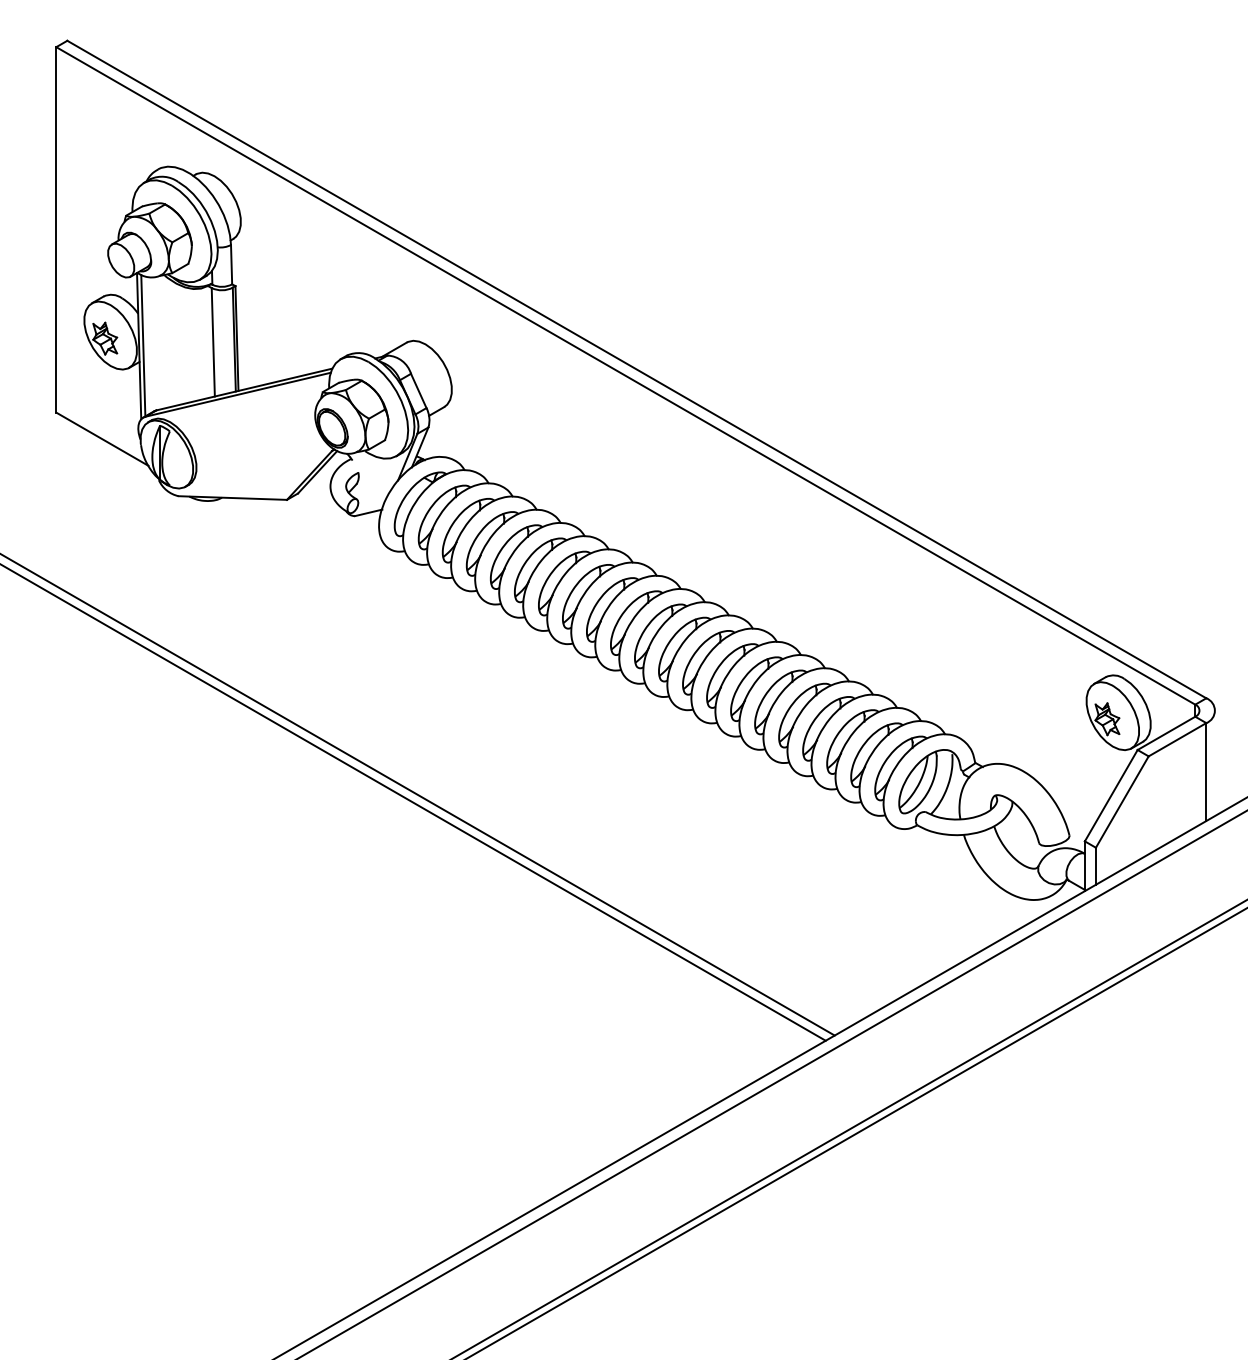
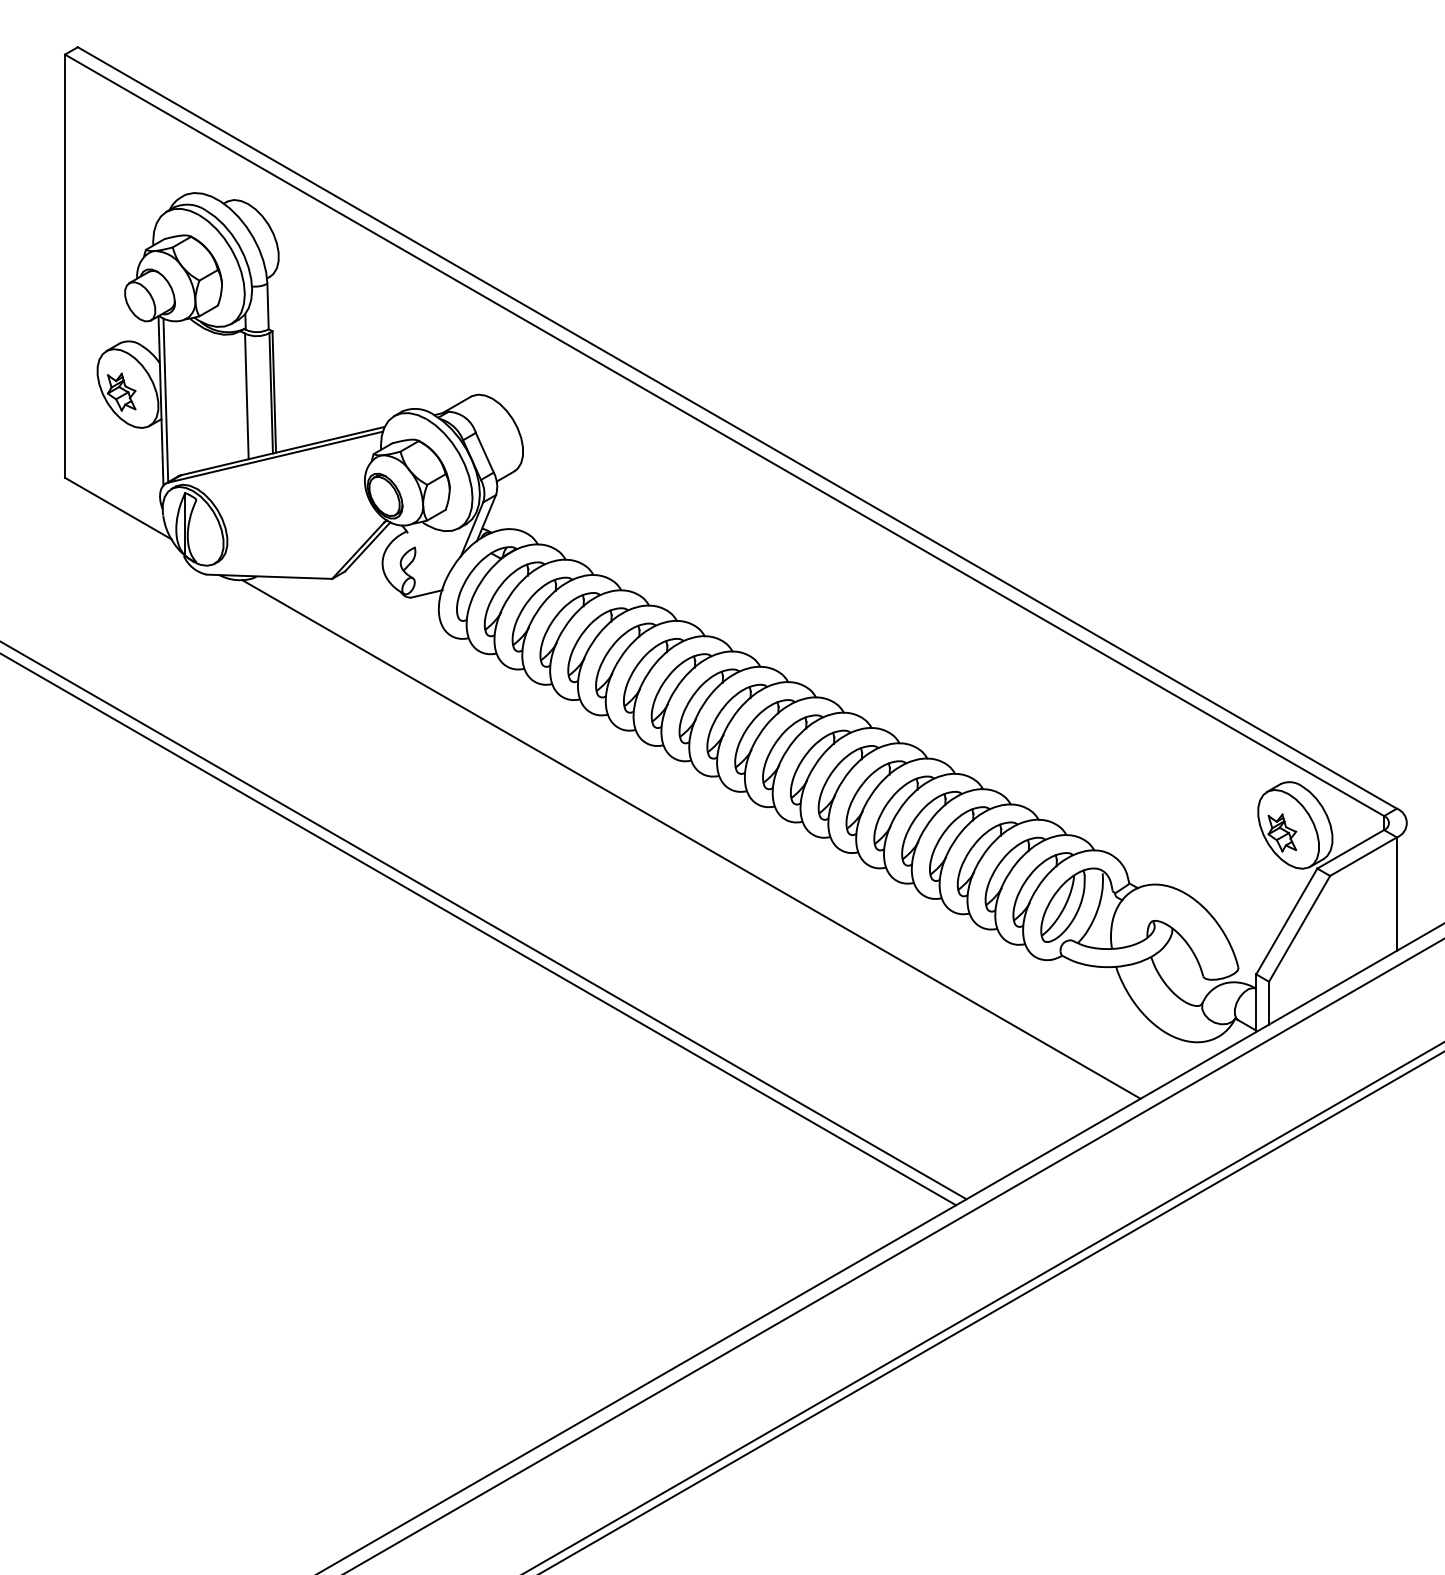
line: (597, 724) -> (691, 839), added

